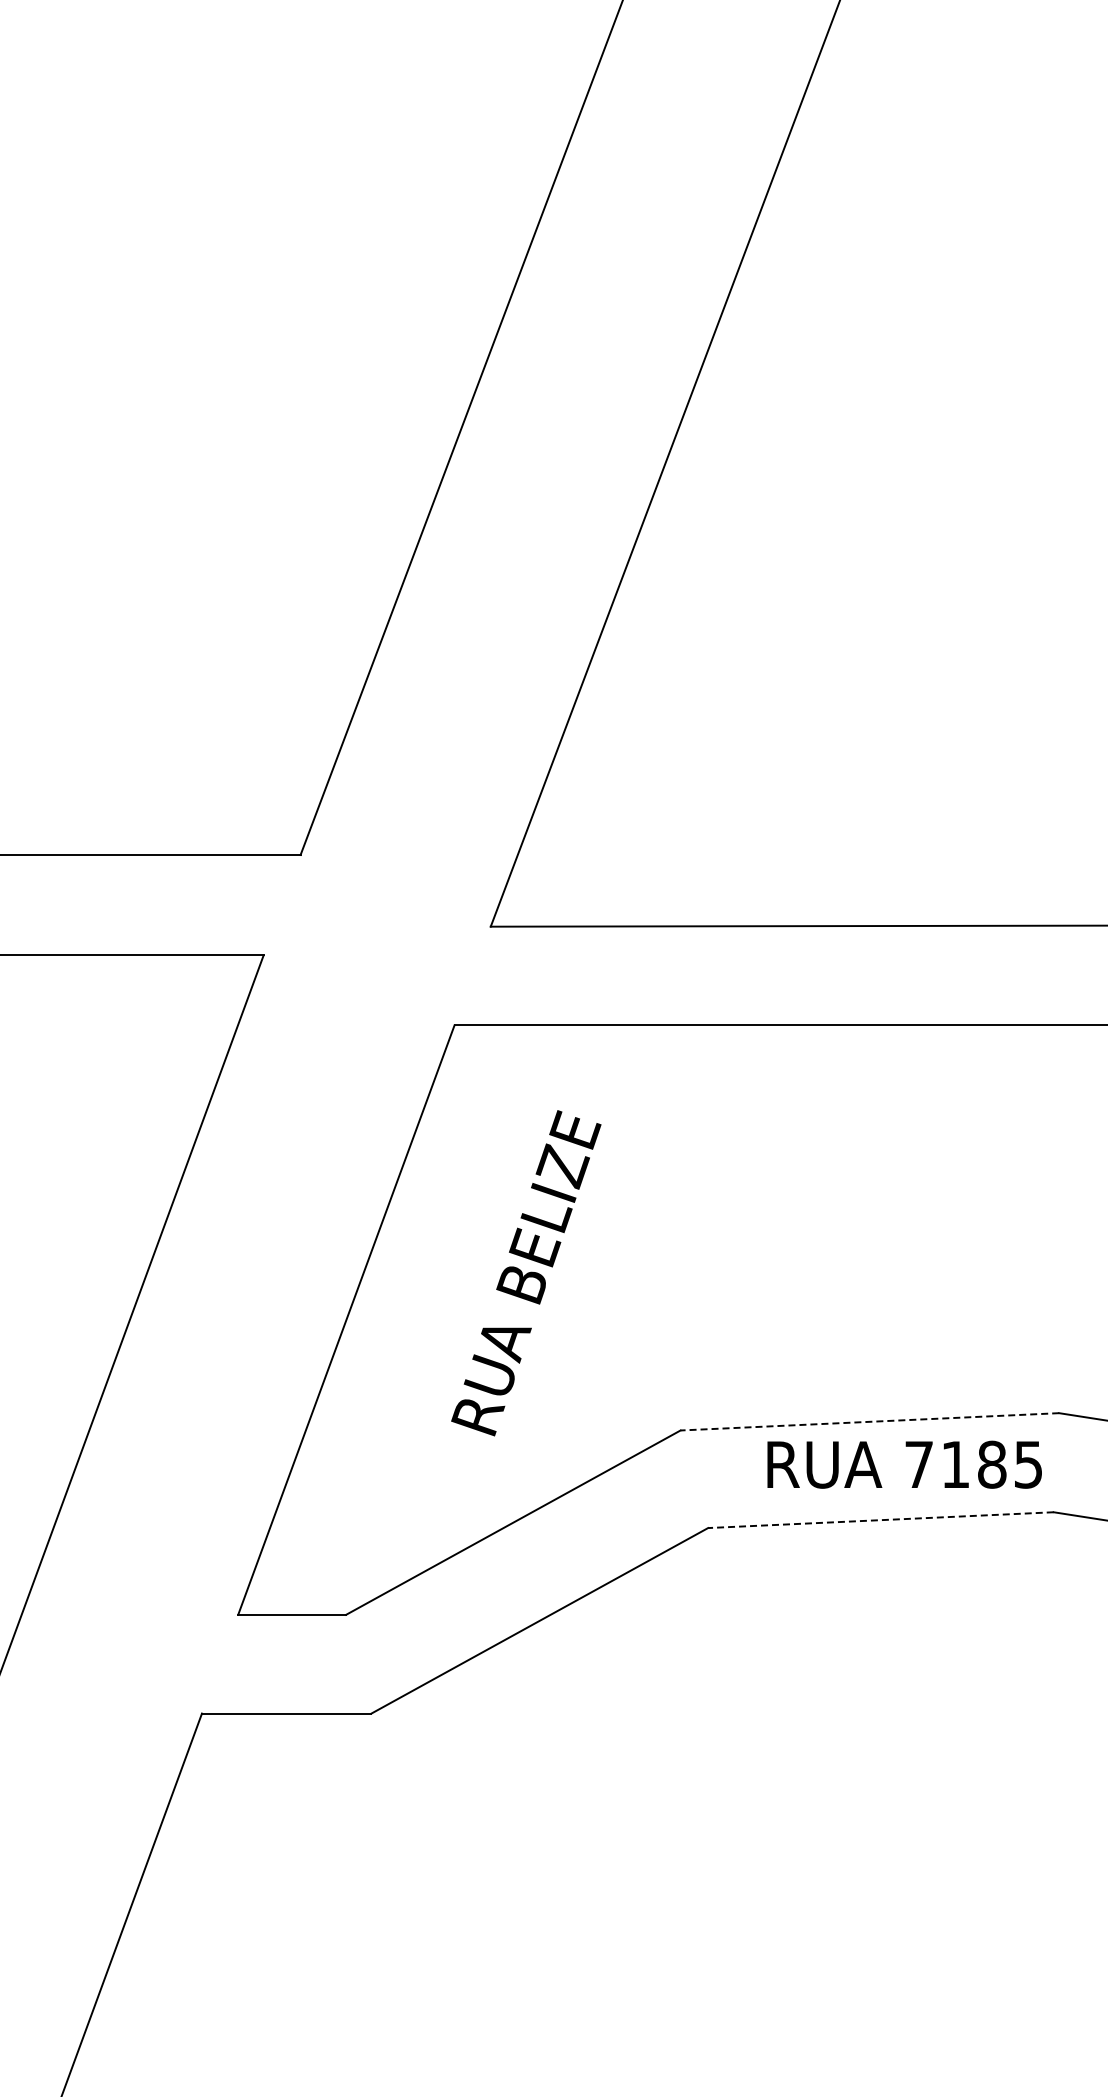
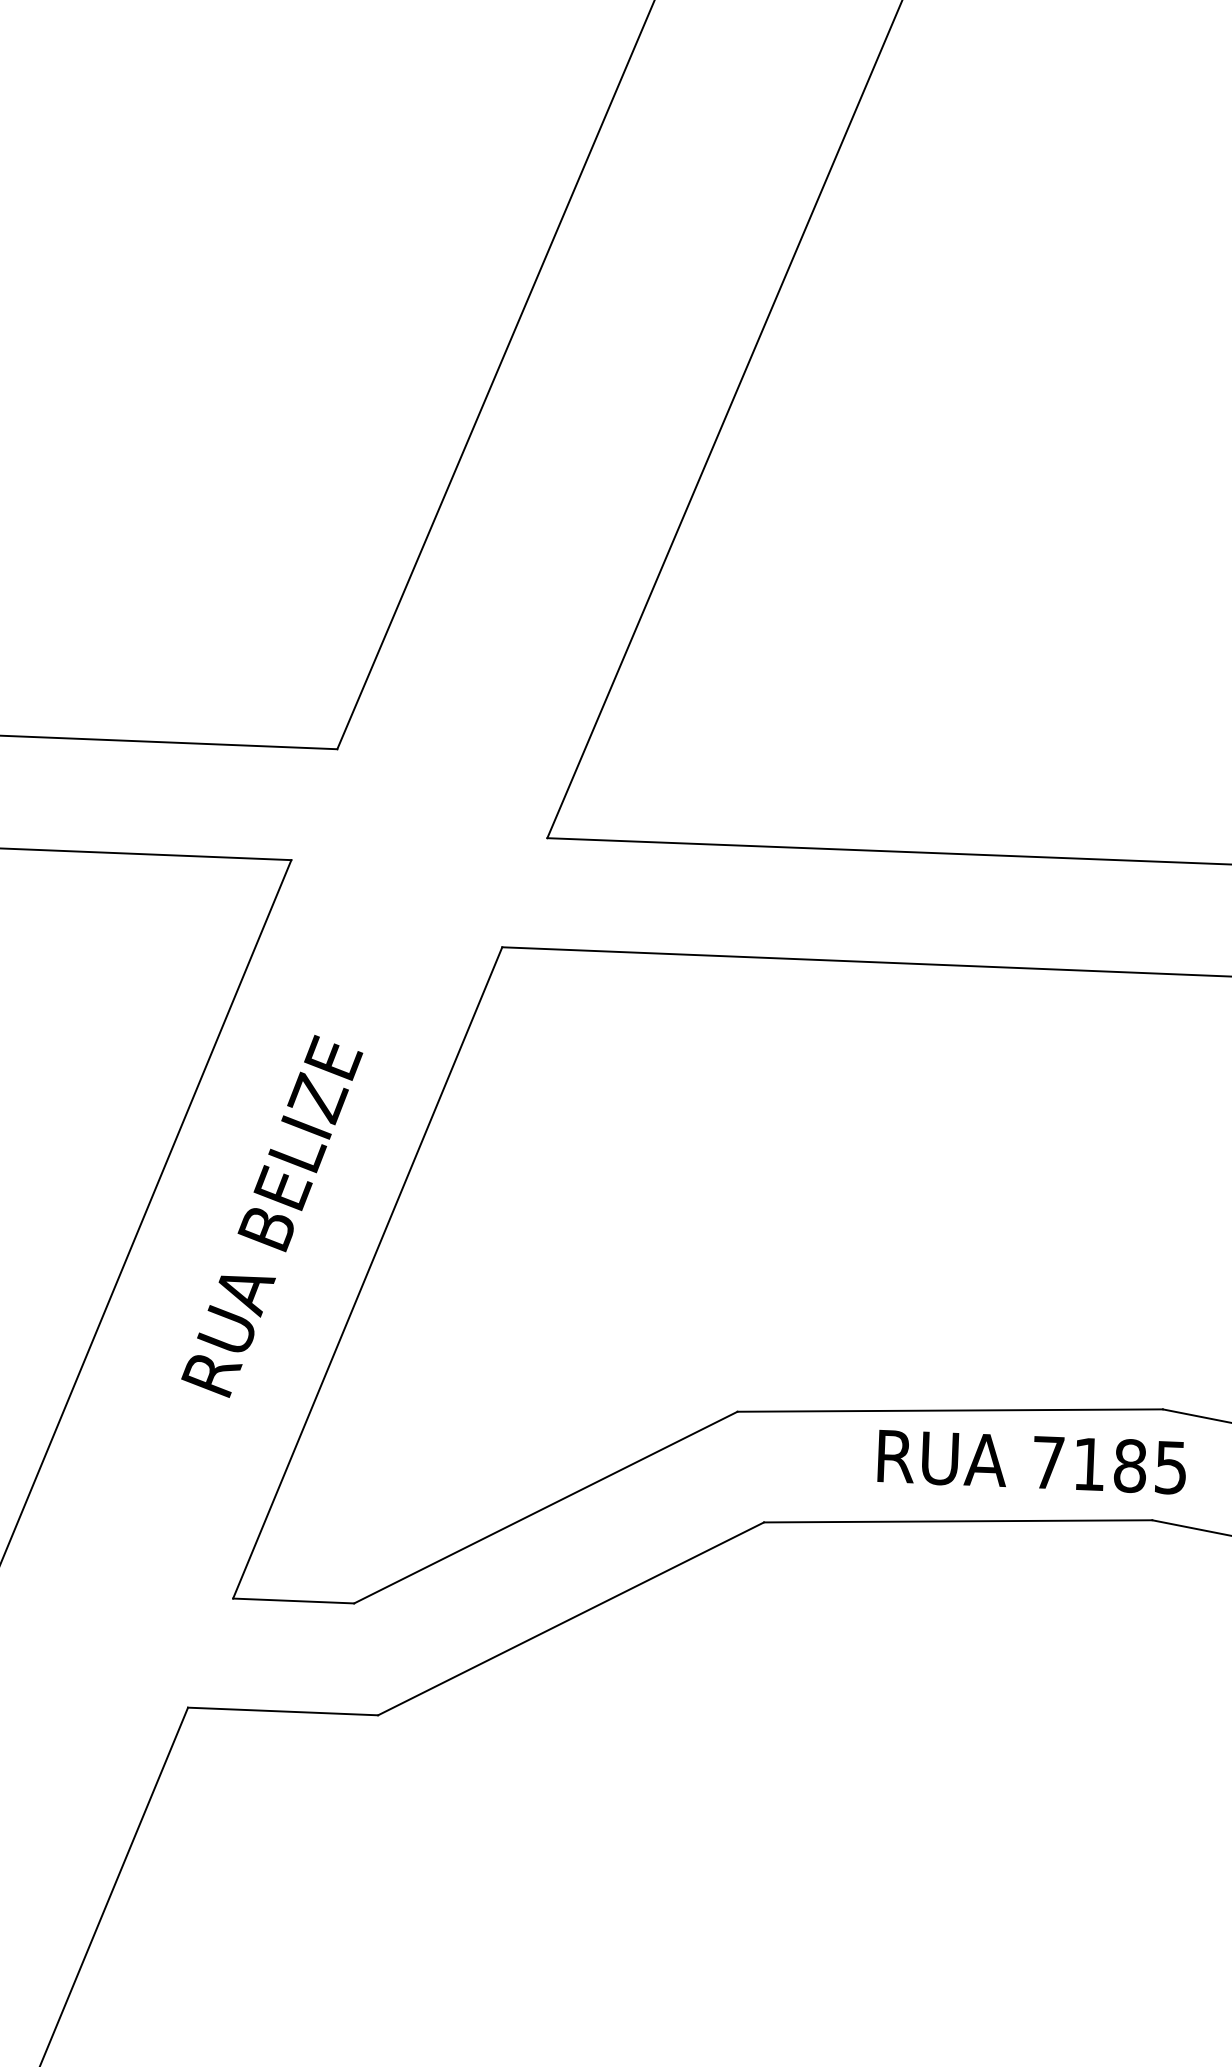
text: (526, 1273) -> (272, 1216), moved
line: (869, 1421) -> (949, 1410), dashed -> solid
text: (904, 1464) -> (1032, 1461), moved
line: (880, 1520) -> (957, 1521), dashed -> solid

